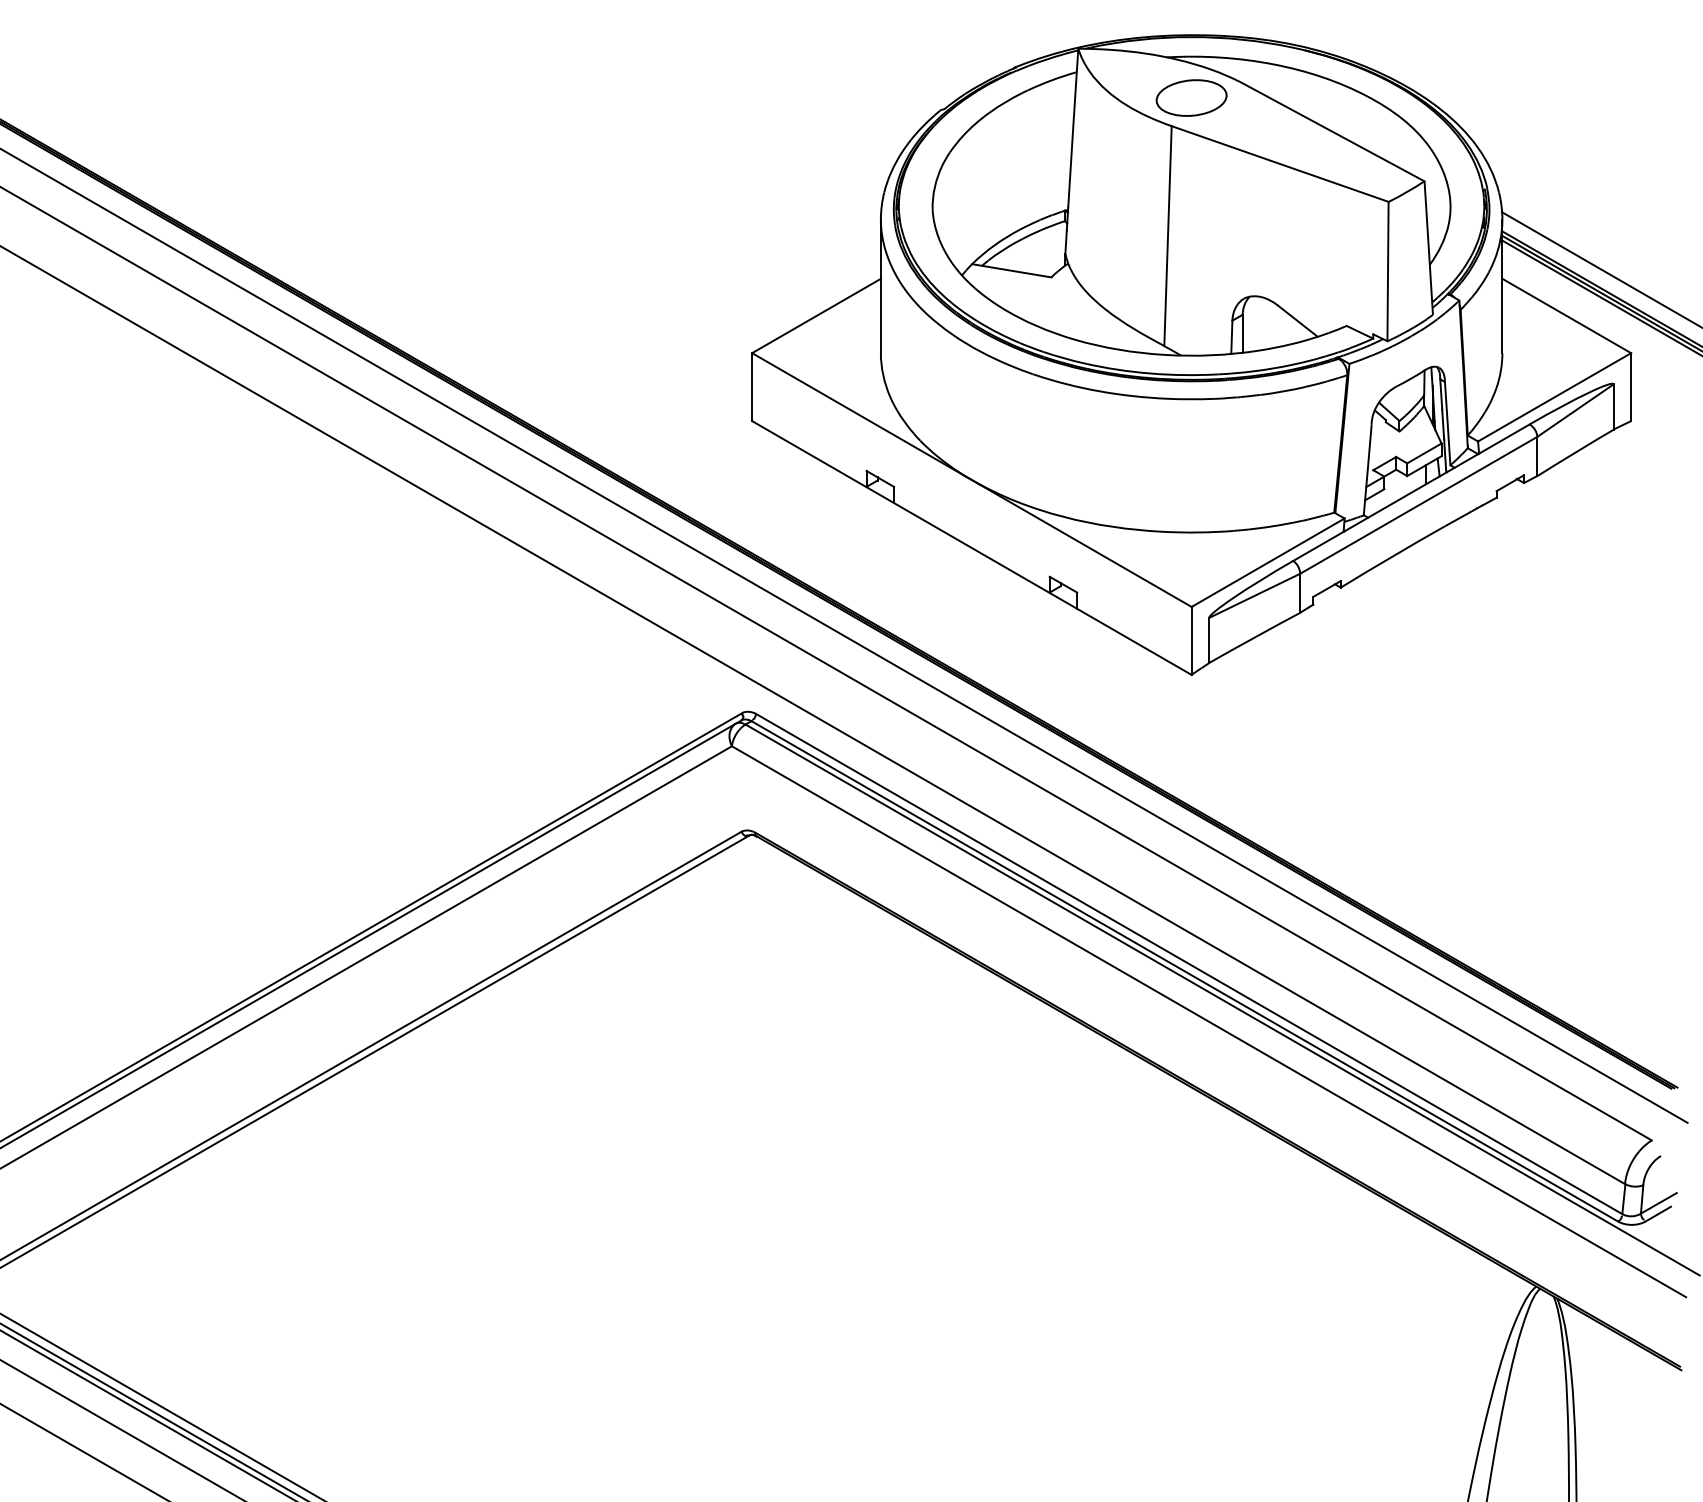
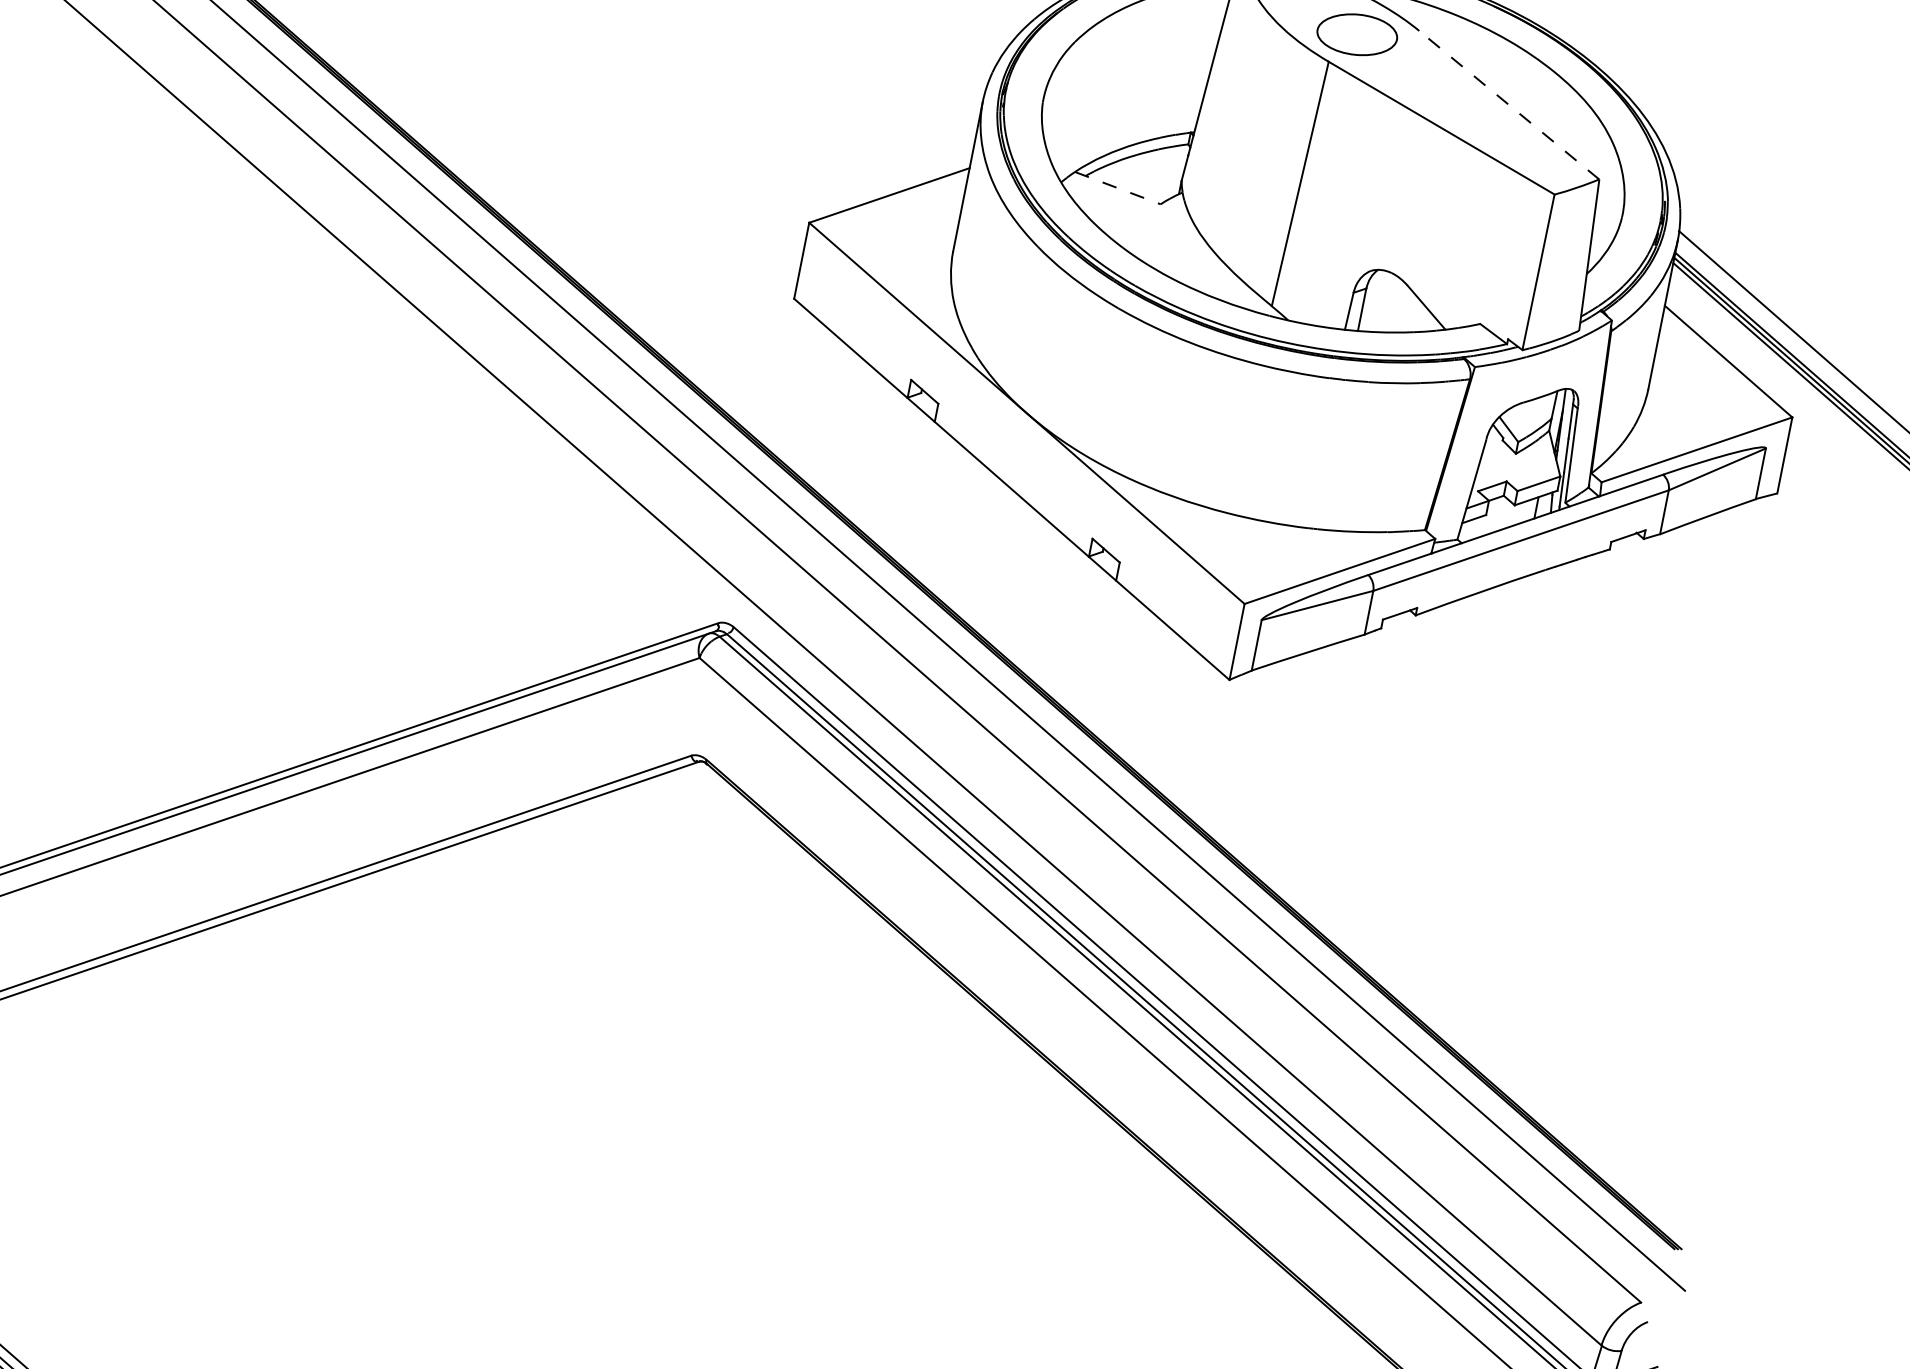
line: (1333, 132) -> (1508, 104), solid -> dashed
line: (1012, 270) -> (1118, 187), solid -> dashed

